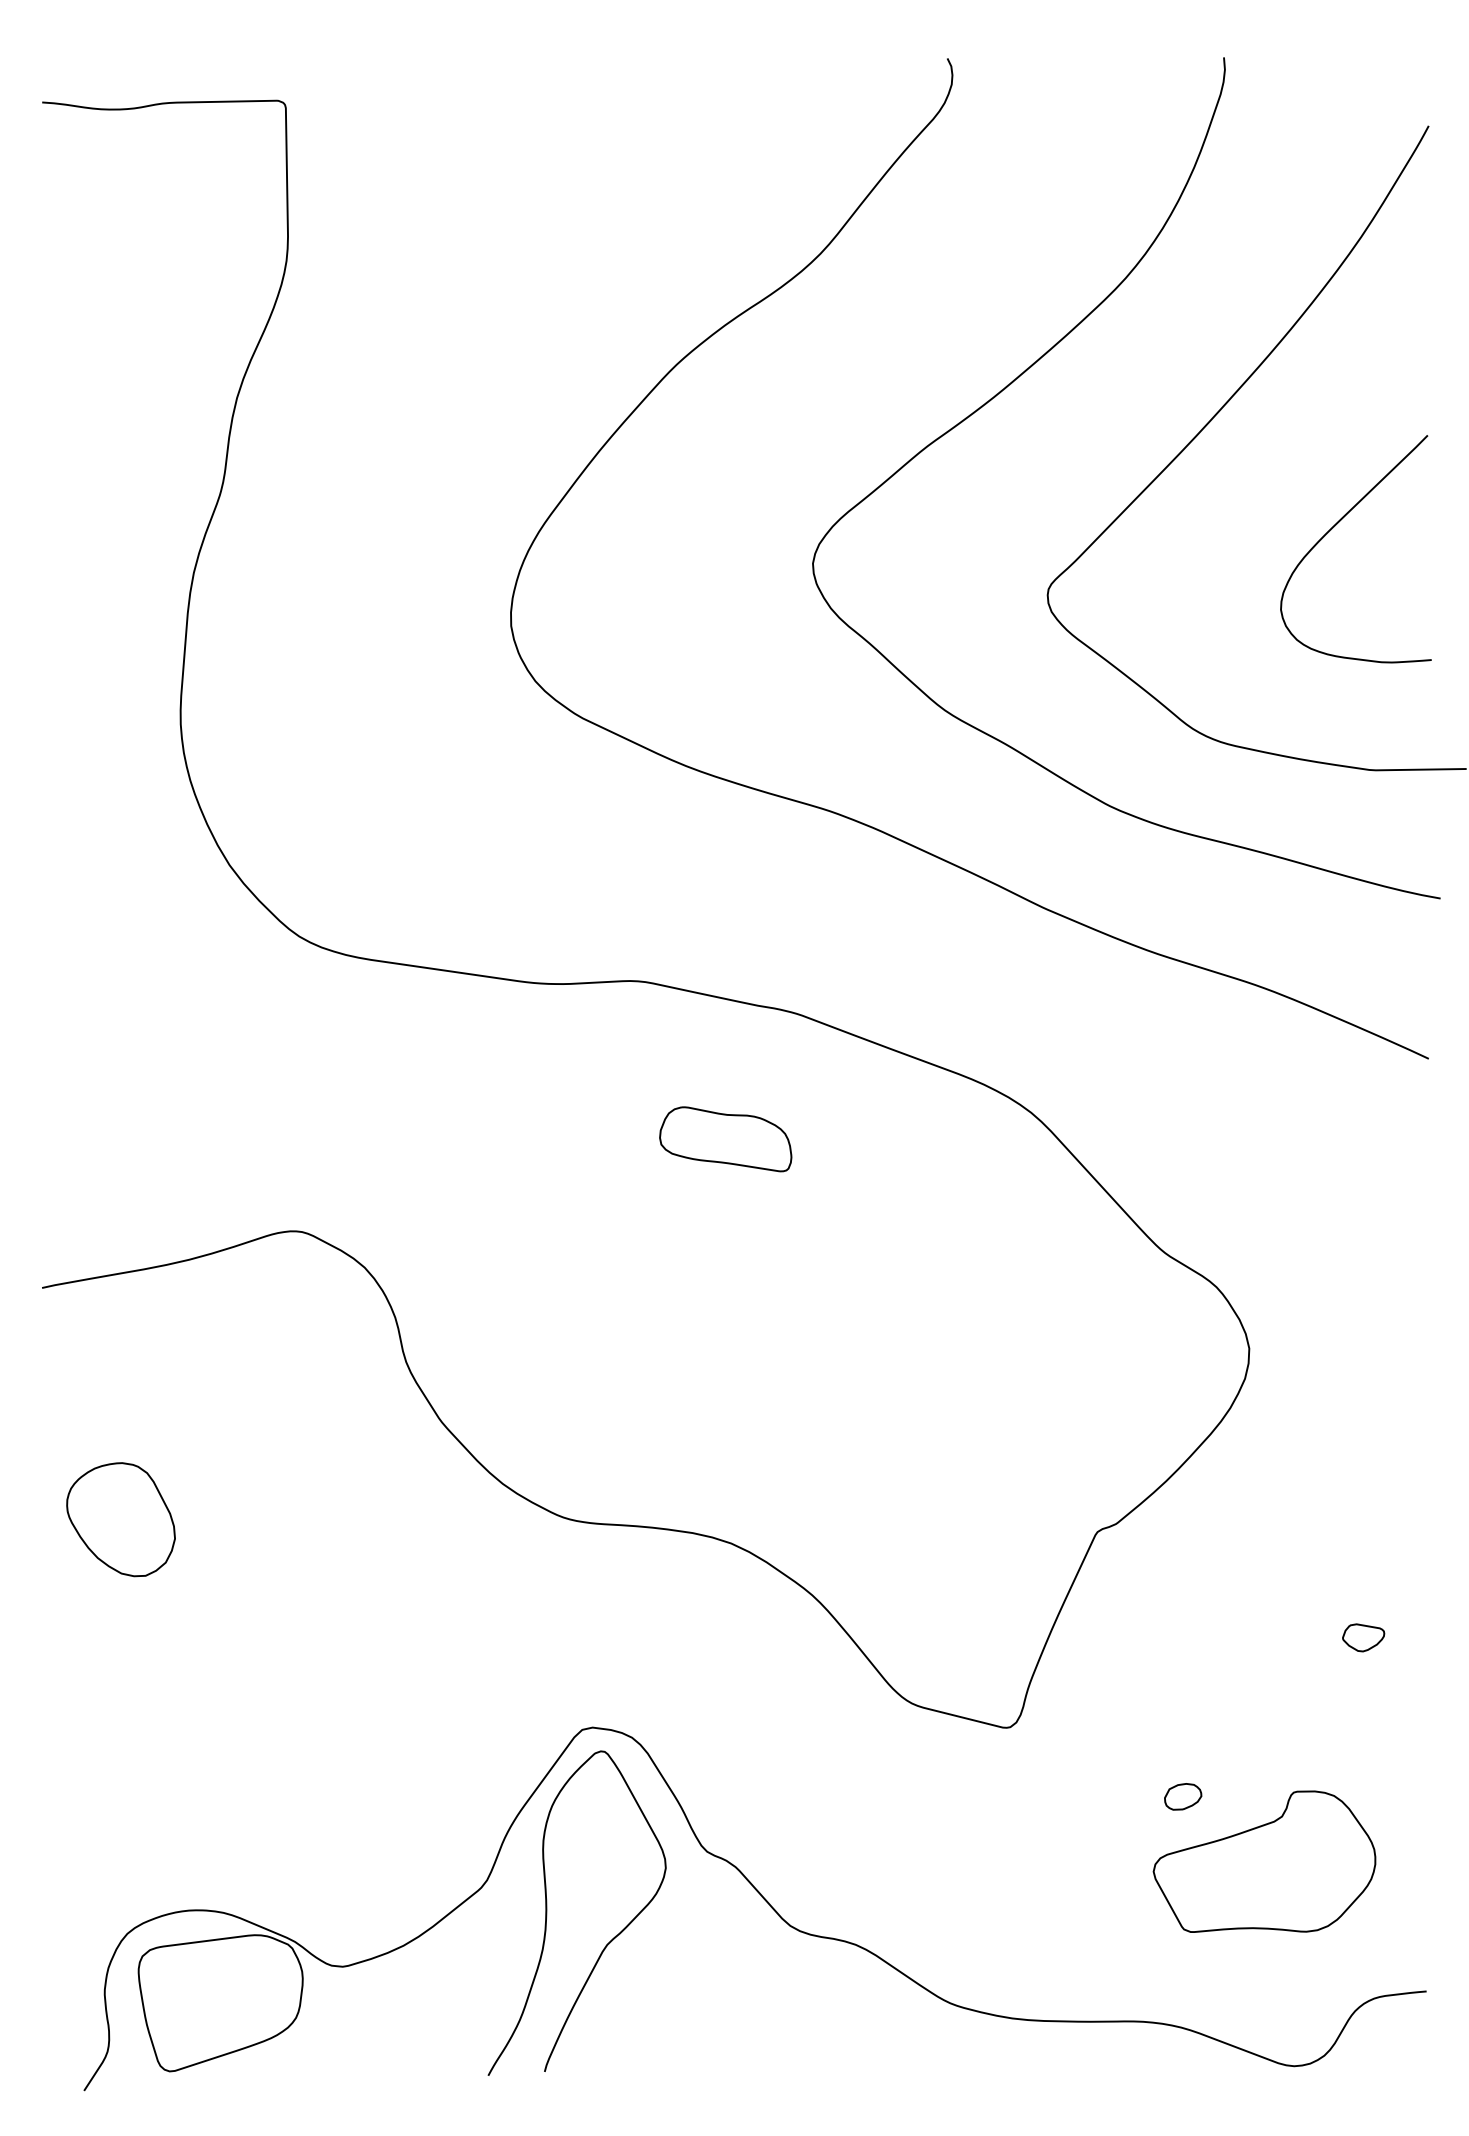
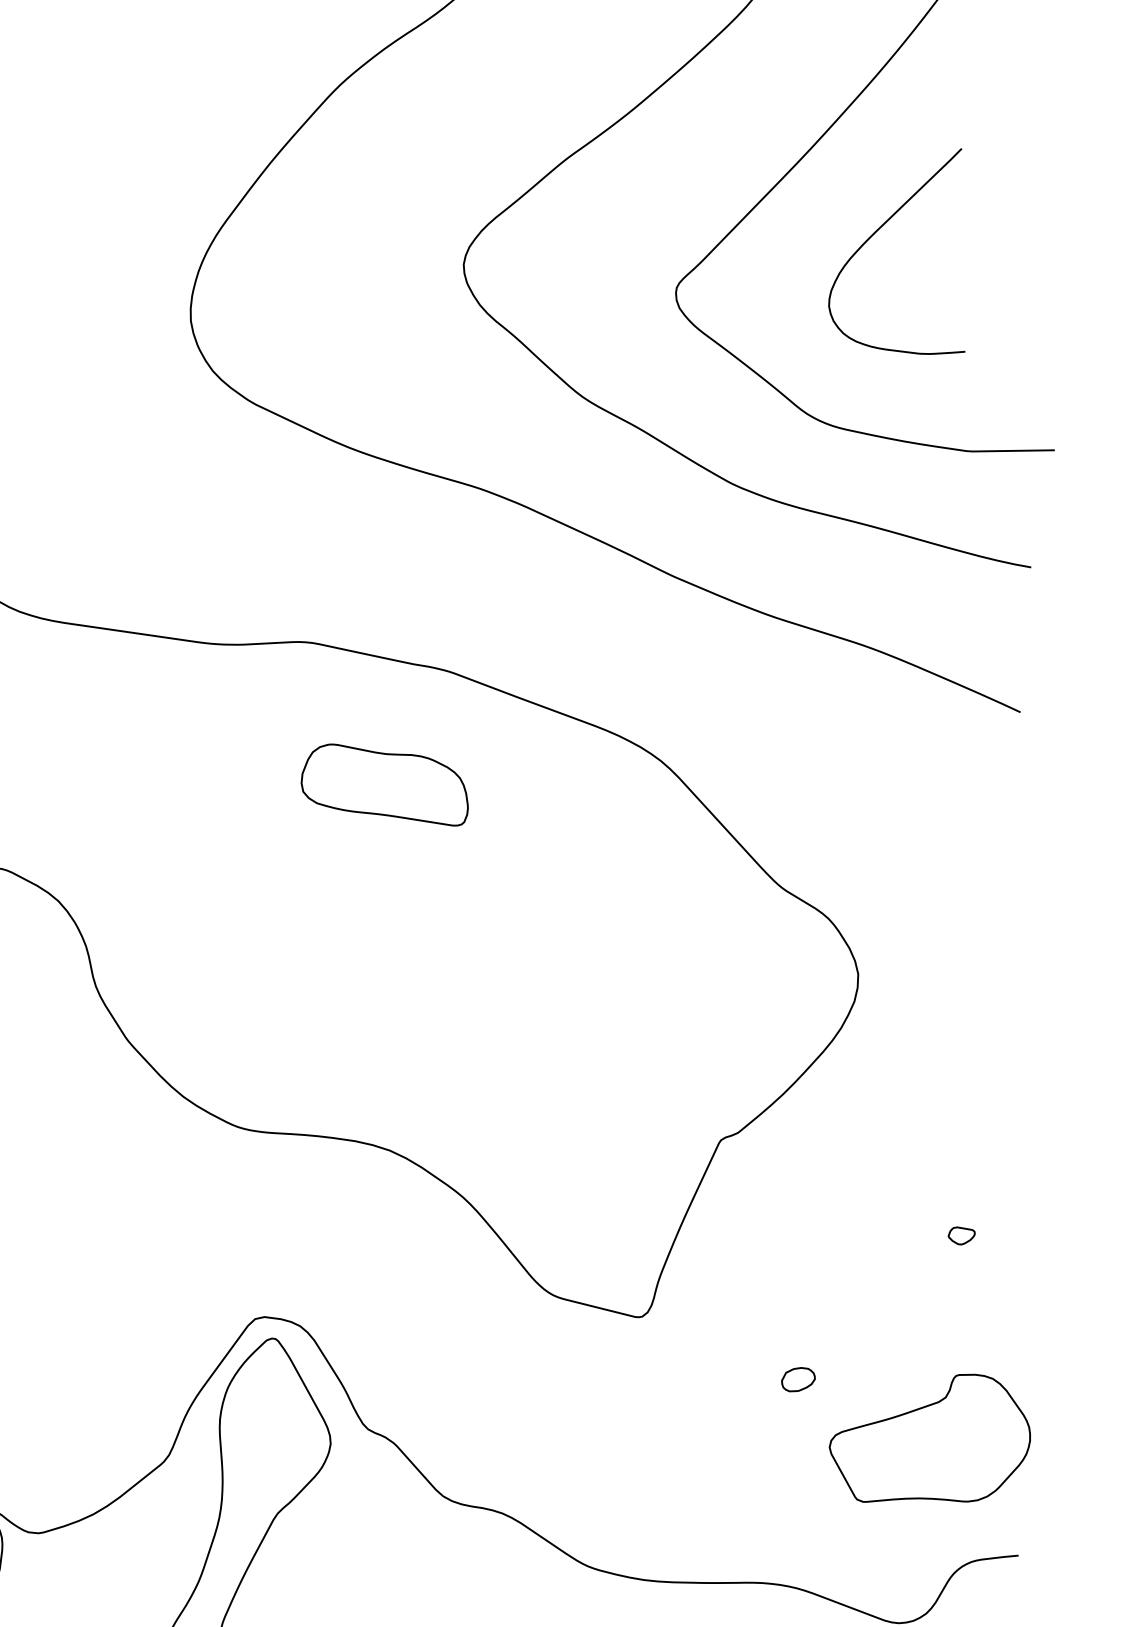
curve: (1334, 527) -> (877, 231), moved
part: (725, 1139) -> (384, 785), size x1.4
part: (1363, 1637) -> (961, 1235), size x0.7
part: (1264, 1861) -> (929, 1438), moved

